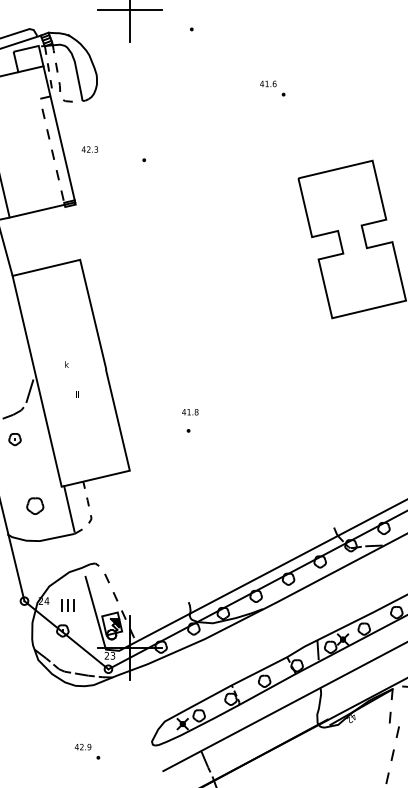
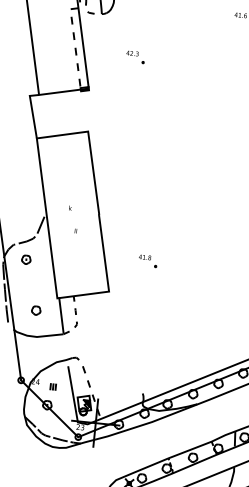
text: (89, 149) -> (132, 53), moved
text: (190, 412) -> (145, 257), moved
part: (34, 505) -> (35, 310), size x0.71
part: (68, 605) -> (53, 386), size x0.62

